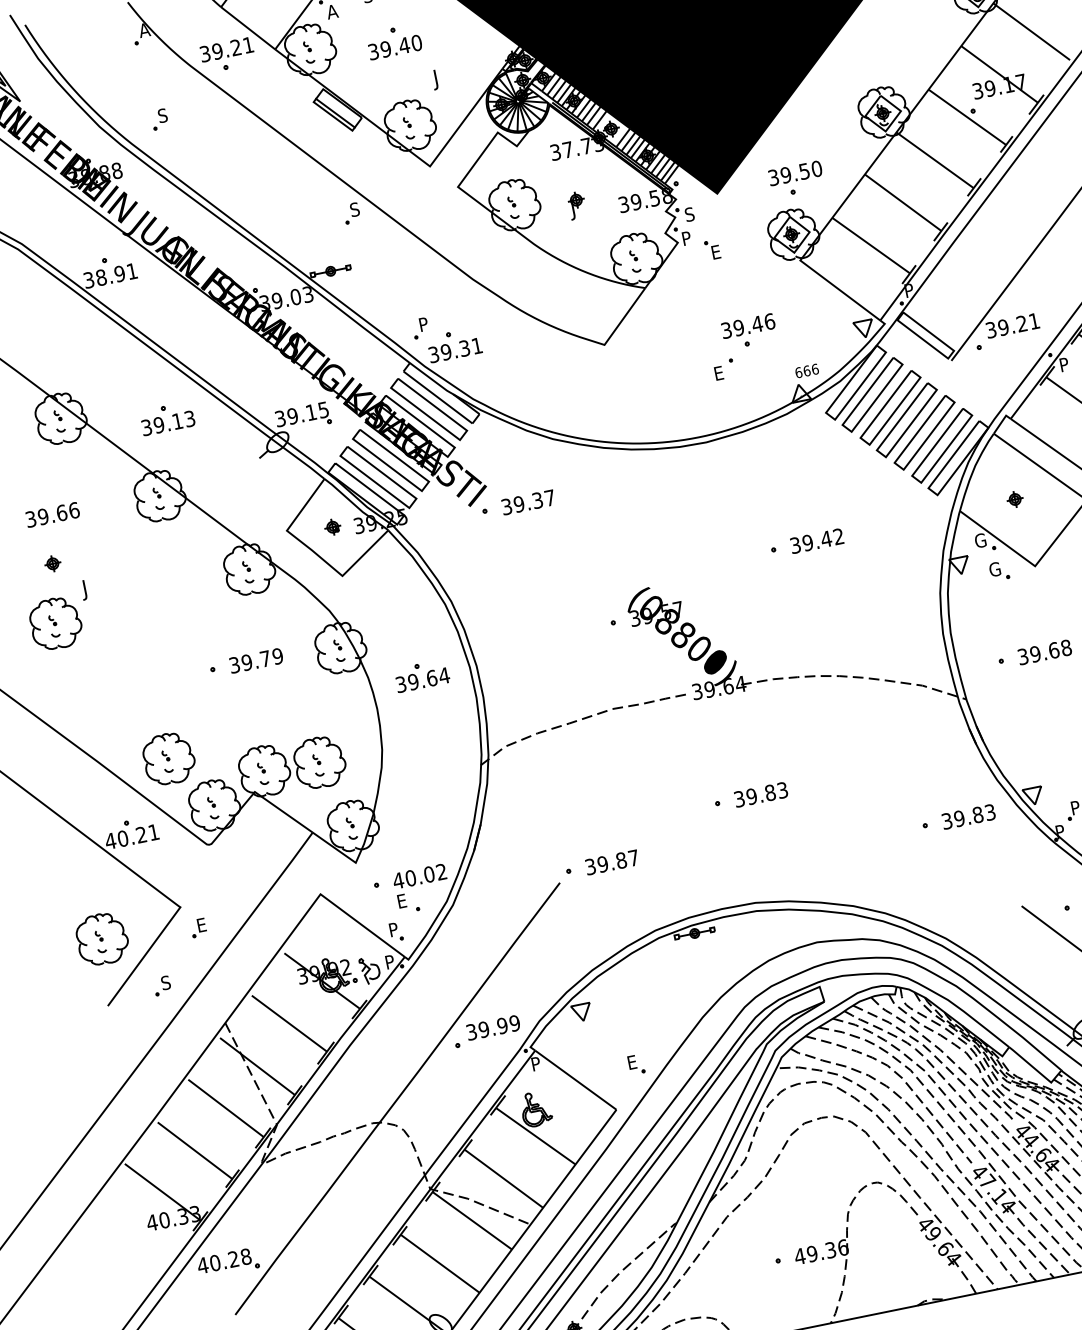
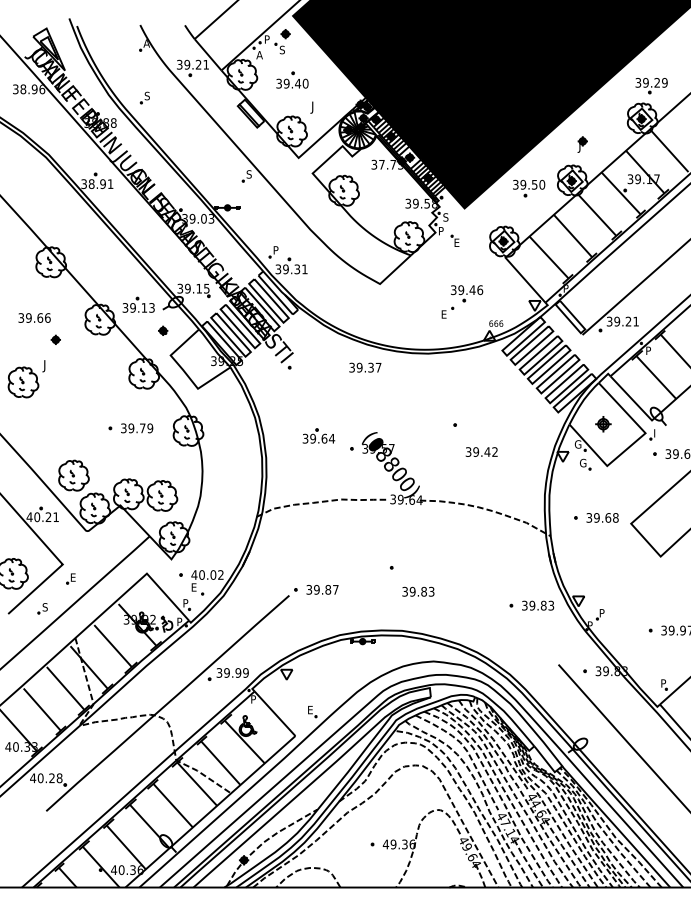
part: (797, 179) -> (529, 188), moved
part: (576, 205) -> (582, 144), moved
part: (166, 417) -> (138, 304), moved
part: (1015, 499) -> (603, 424), size x1.6
text: (528, 502) -> (365, 367), moved
part: (333, 526) -> (163, 330), moved
text: (816, 540) -> (481, 451), moved
part: (52, 563) -> (55, 339), moved
part: (421, 674) -> (318, 435), moved
text: (761, 794) -> (418, 591), moved

